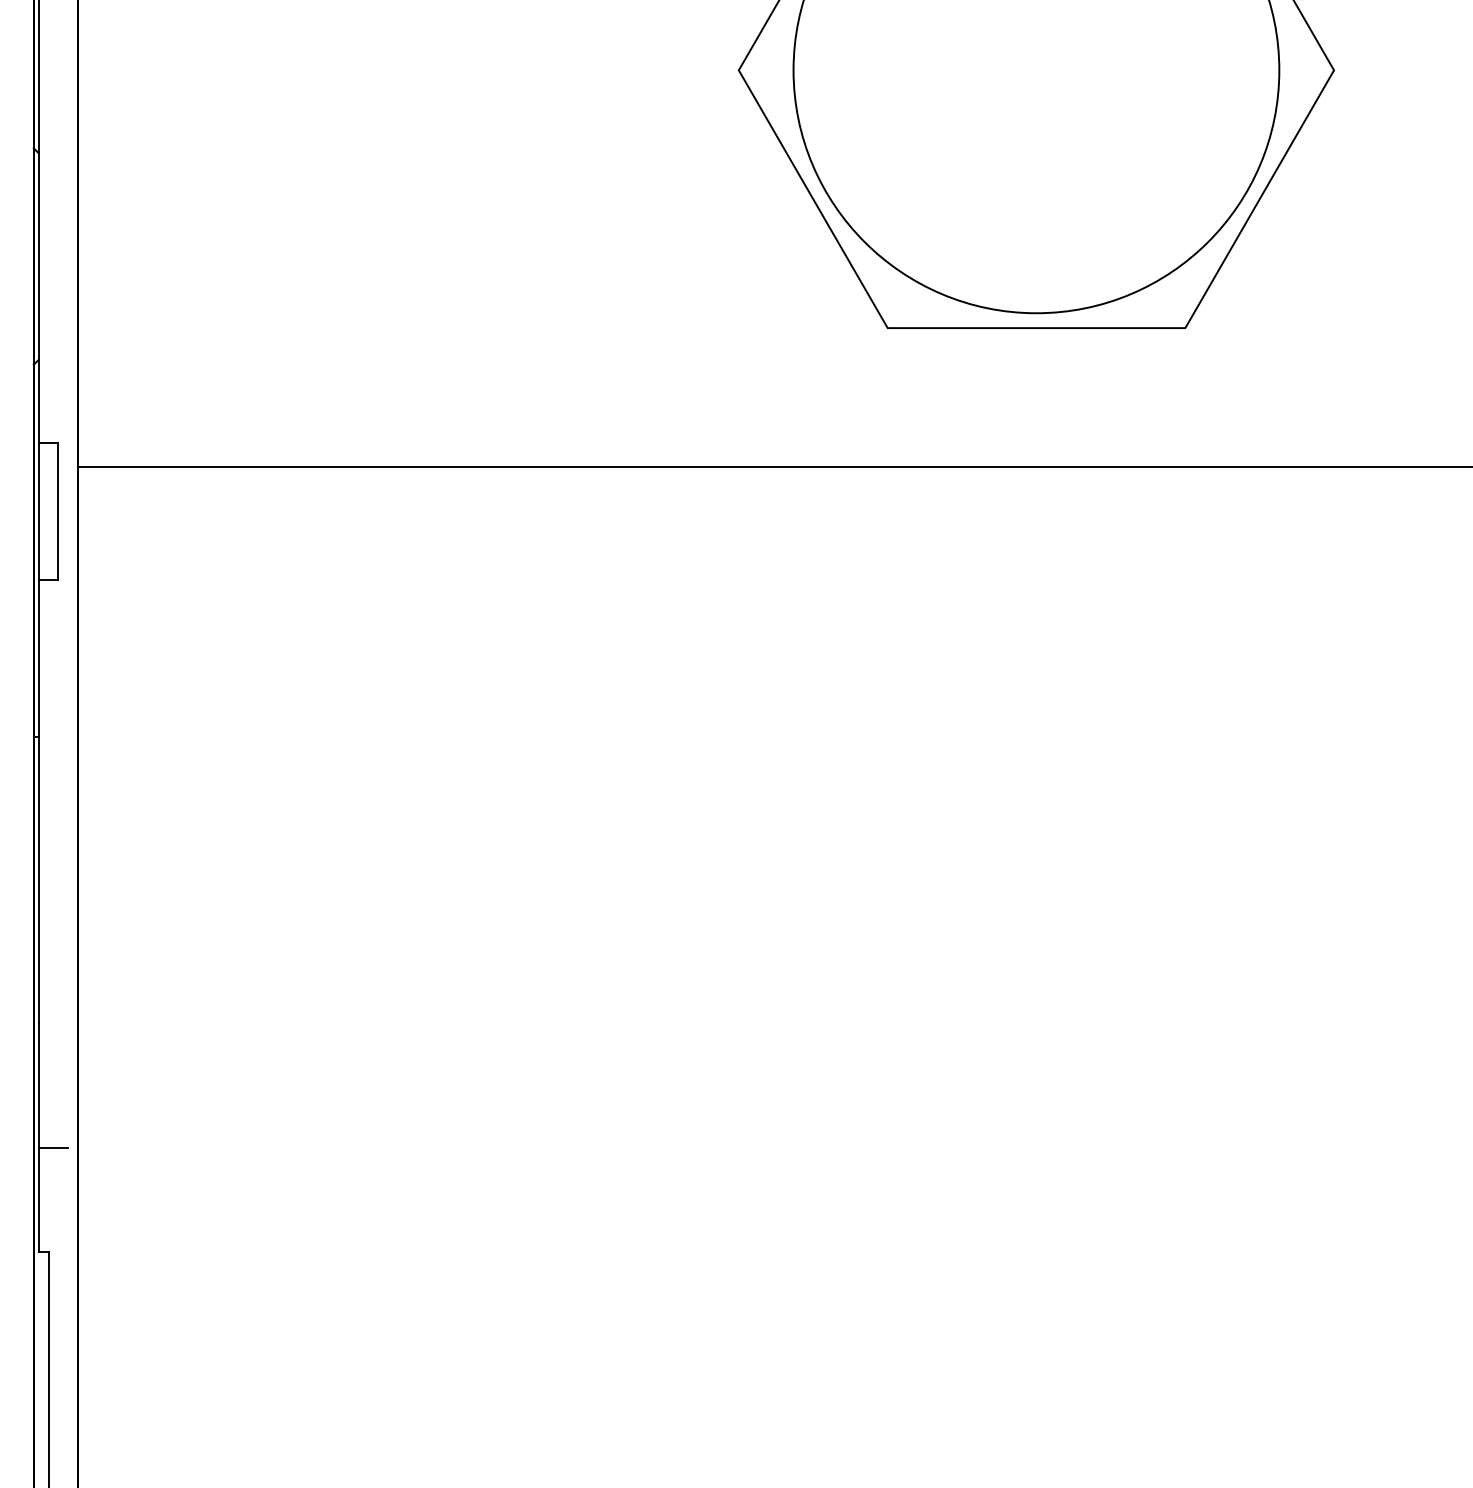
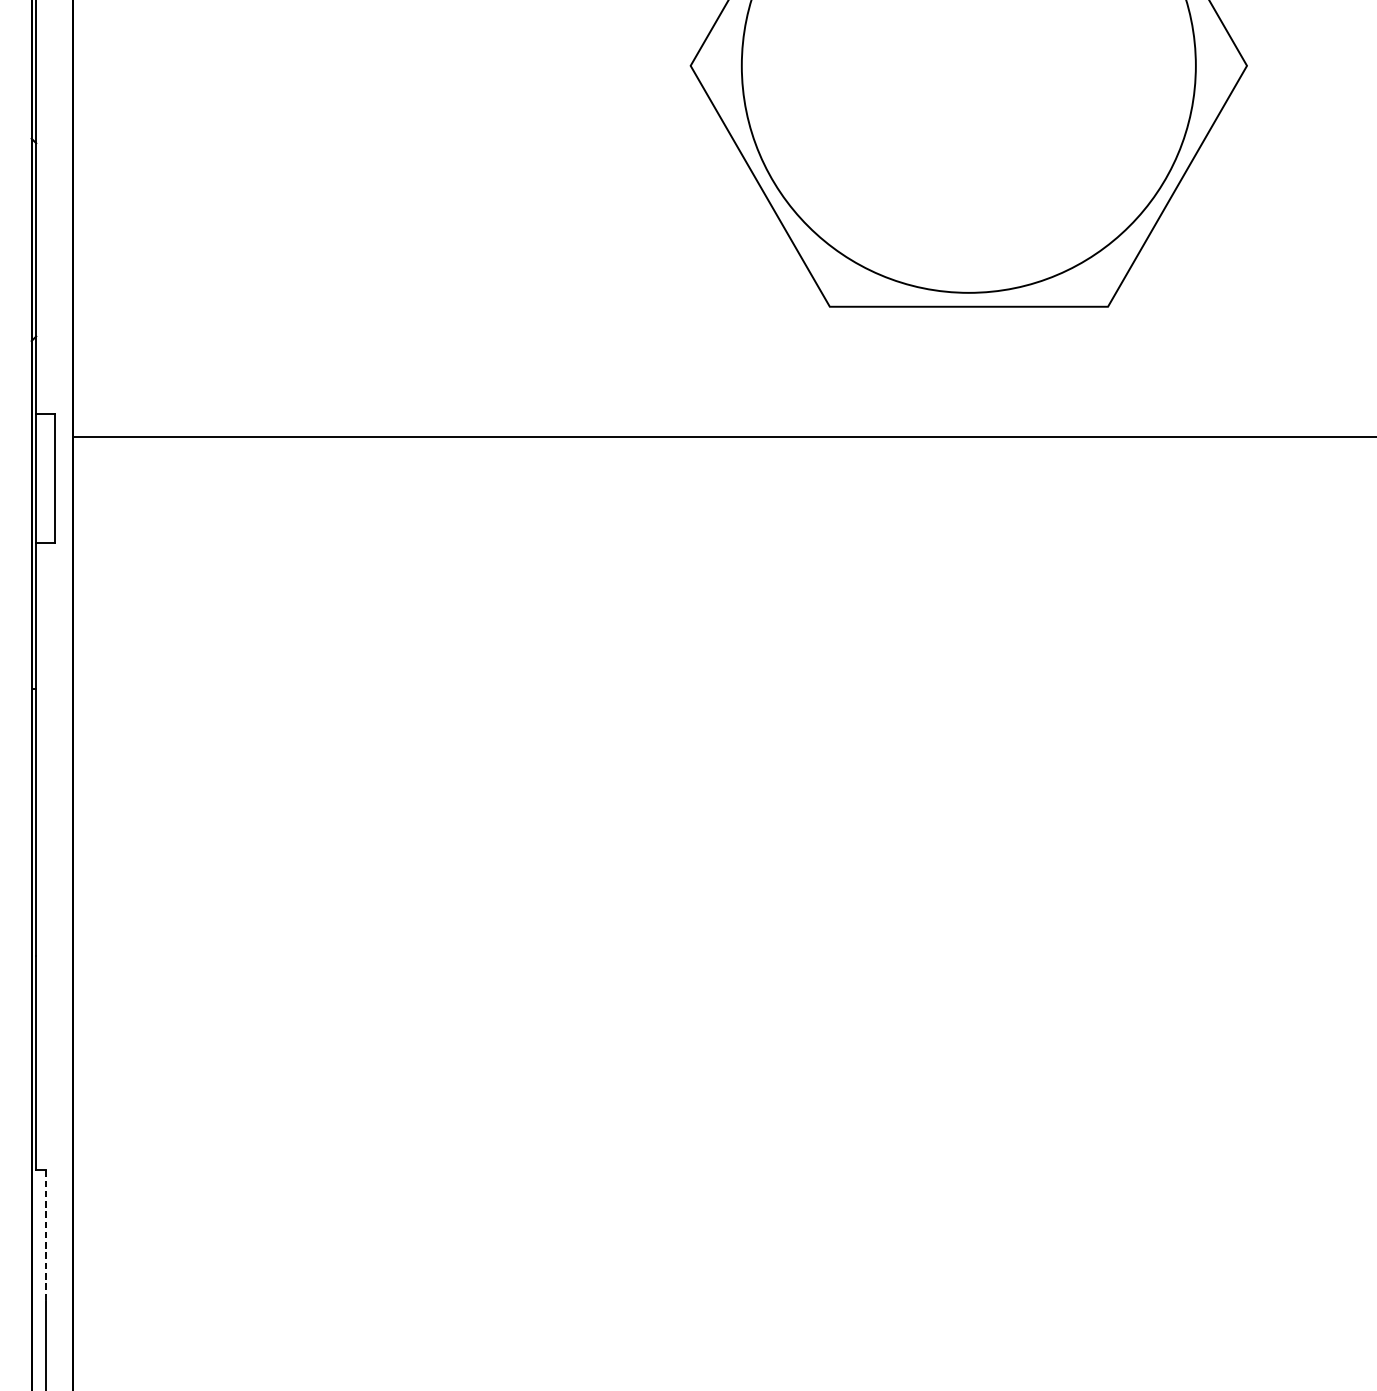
line: (53, 1147) -> (50, 1072), removed
line: (48, 1322) -> (45, 1236), solid -> dashed

